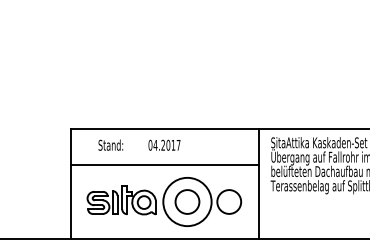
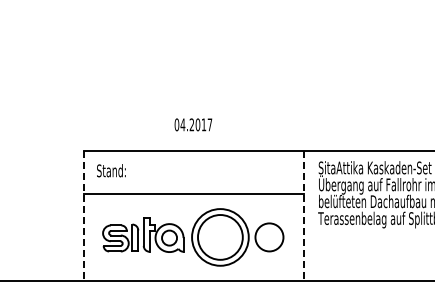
text: (110, 145) -> (111, 170), moved
text: (164, 145) -> (193, 124), moved
line: (71, 183) -> (84, 215), solid -> dashed
line: (259, 183) -> (304, 215), solid -> dashed
circle: (187, 202) -> (220, 237), size x1.6

